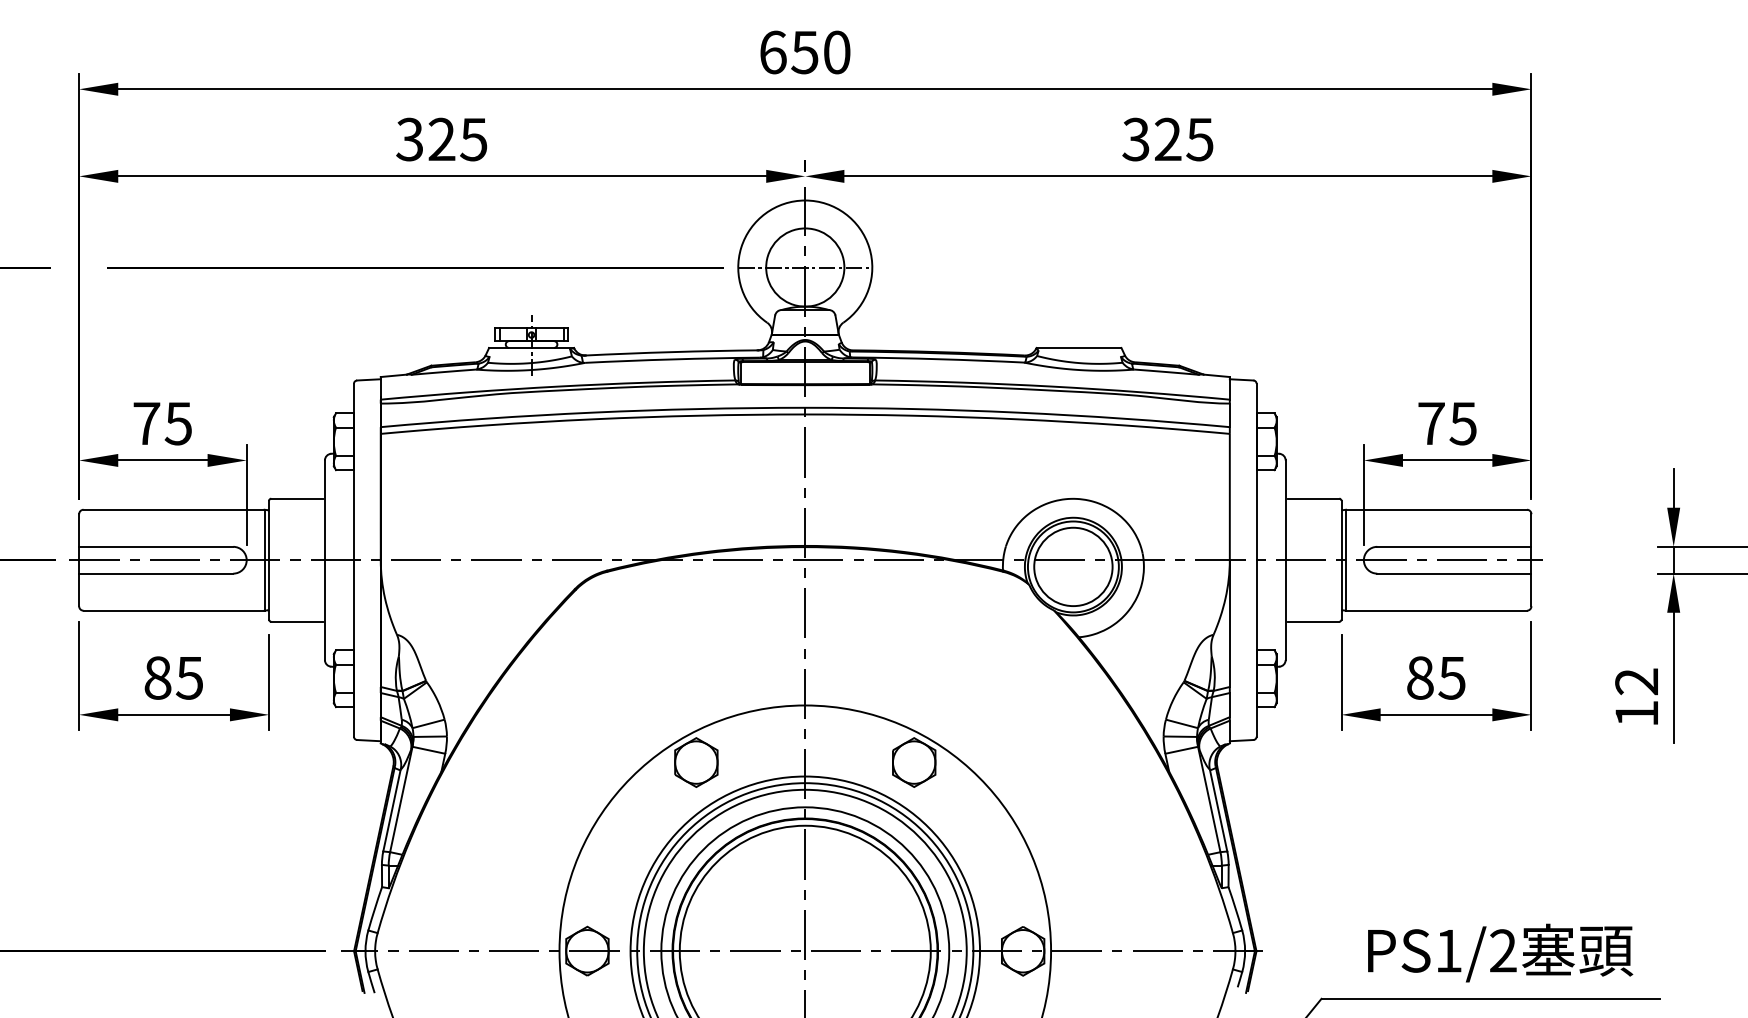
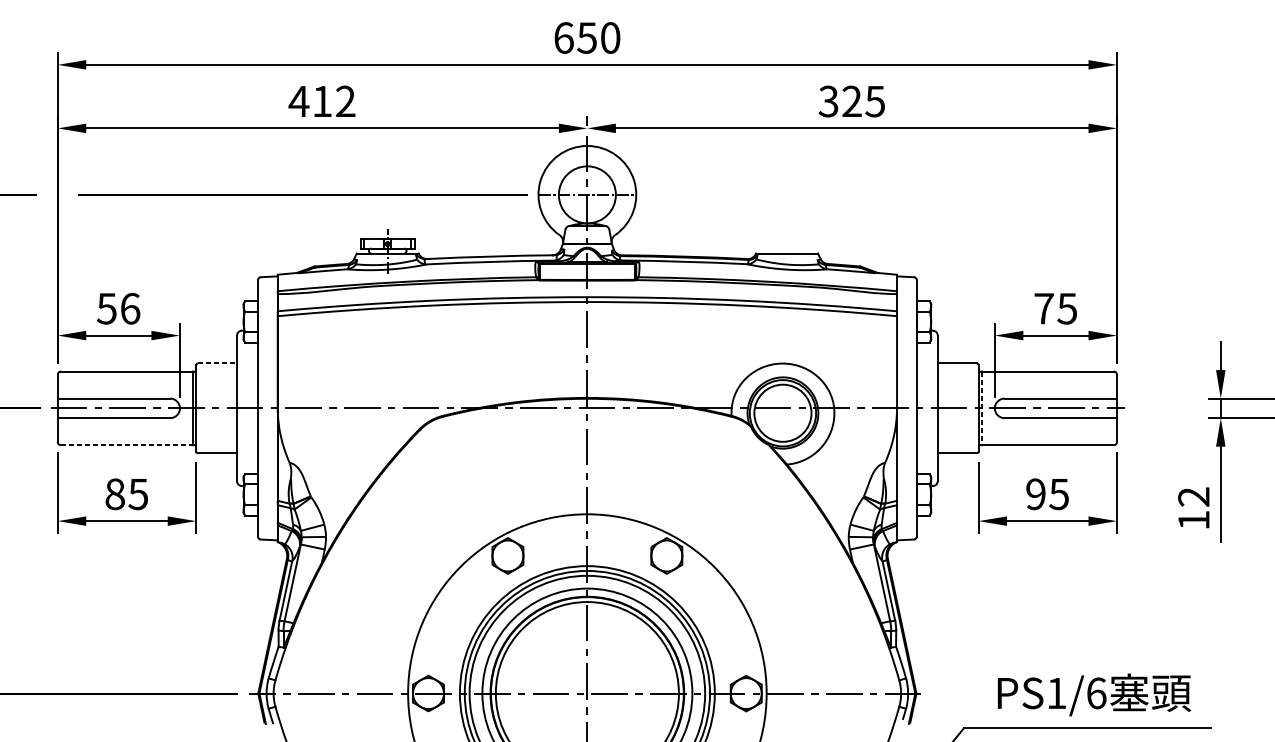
text: (441, 139) -> (322, 101), 325 -> 412
text: (162, 423) -> (118, 308), 75 -> 56
line: (296, 498) -> (216, 363), solid -> dashed
line: (1346, 560) -> (982, 408), solid -> dashed
line: (174, 610) -> (127, 445), solid -> dashed
text: (1420, 677) -> (1036, 493), 85 -> 95
text: (1503, 950) -> (1096, 693), PS1/2 -> PS1/6

